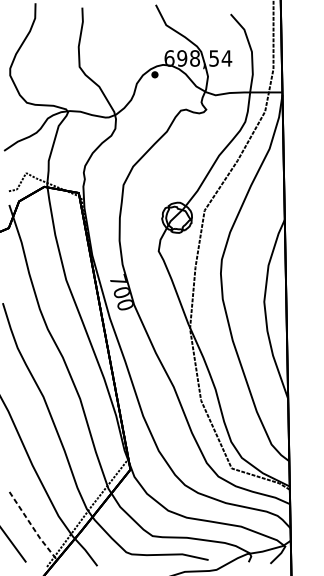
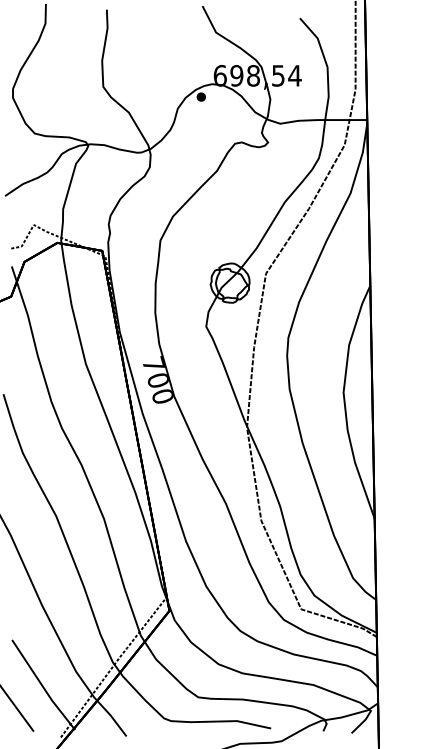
line: (32, 527) -> (42, 686), dashed -> solid

